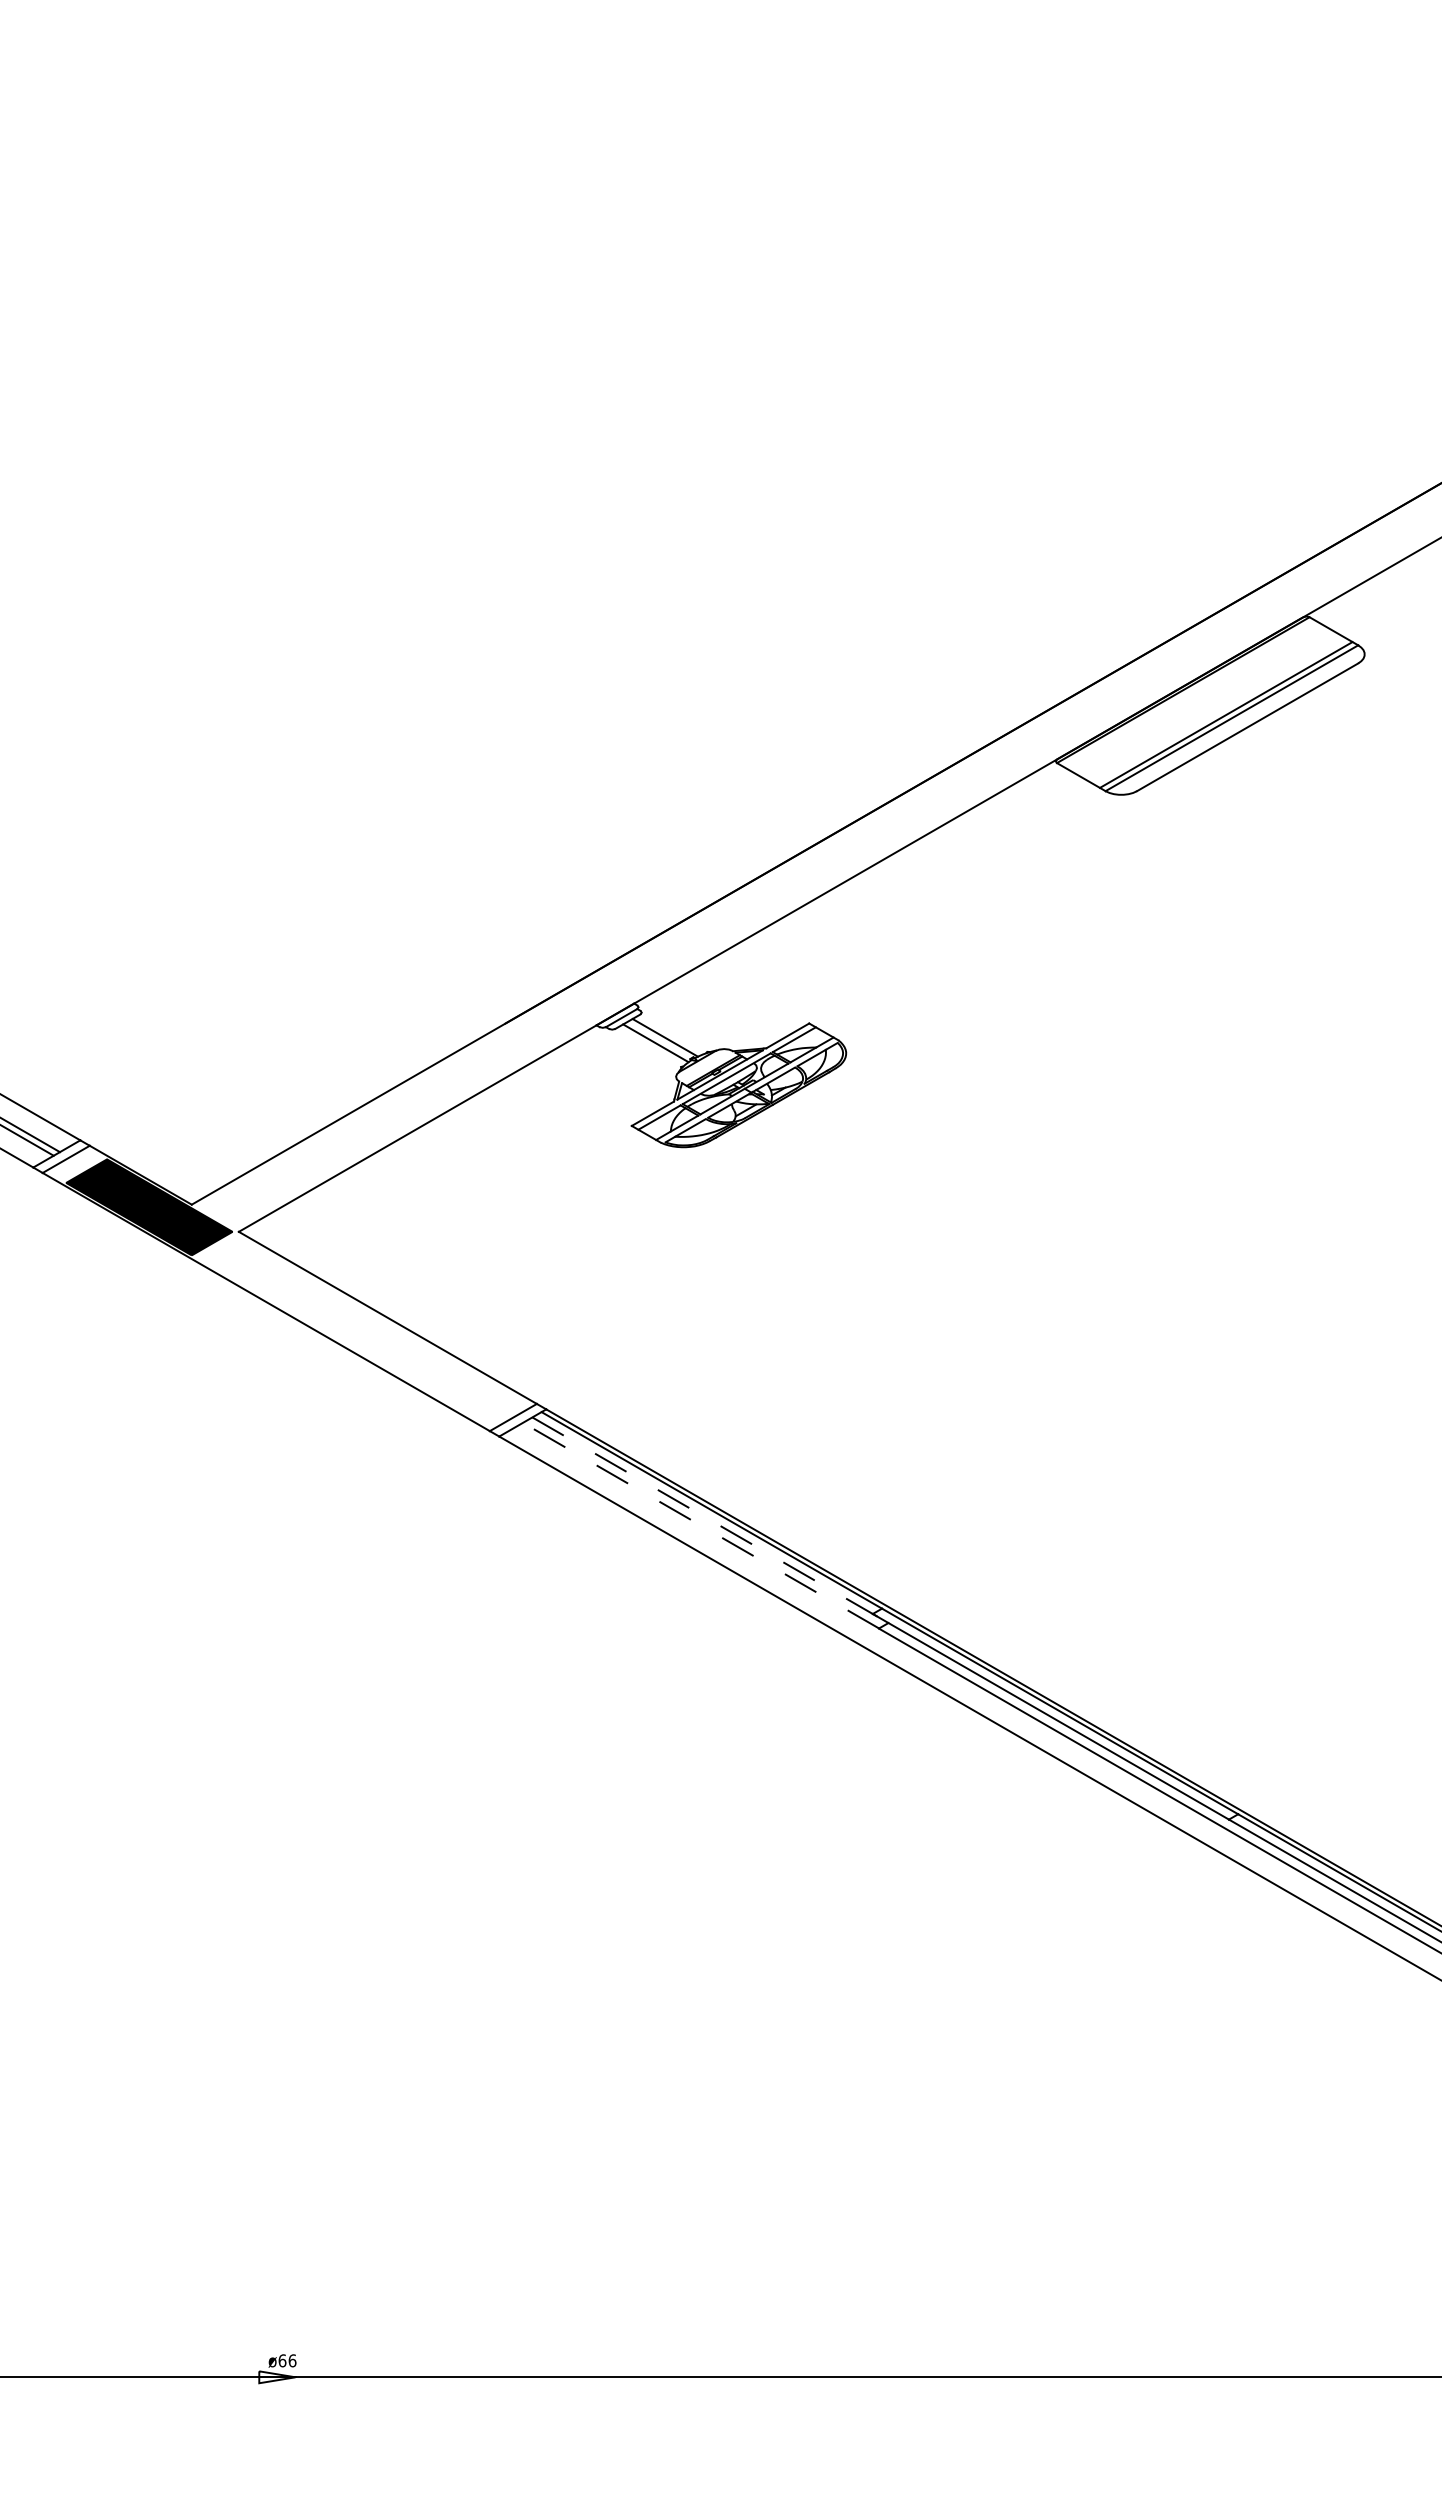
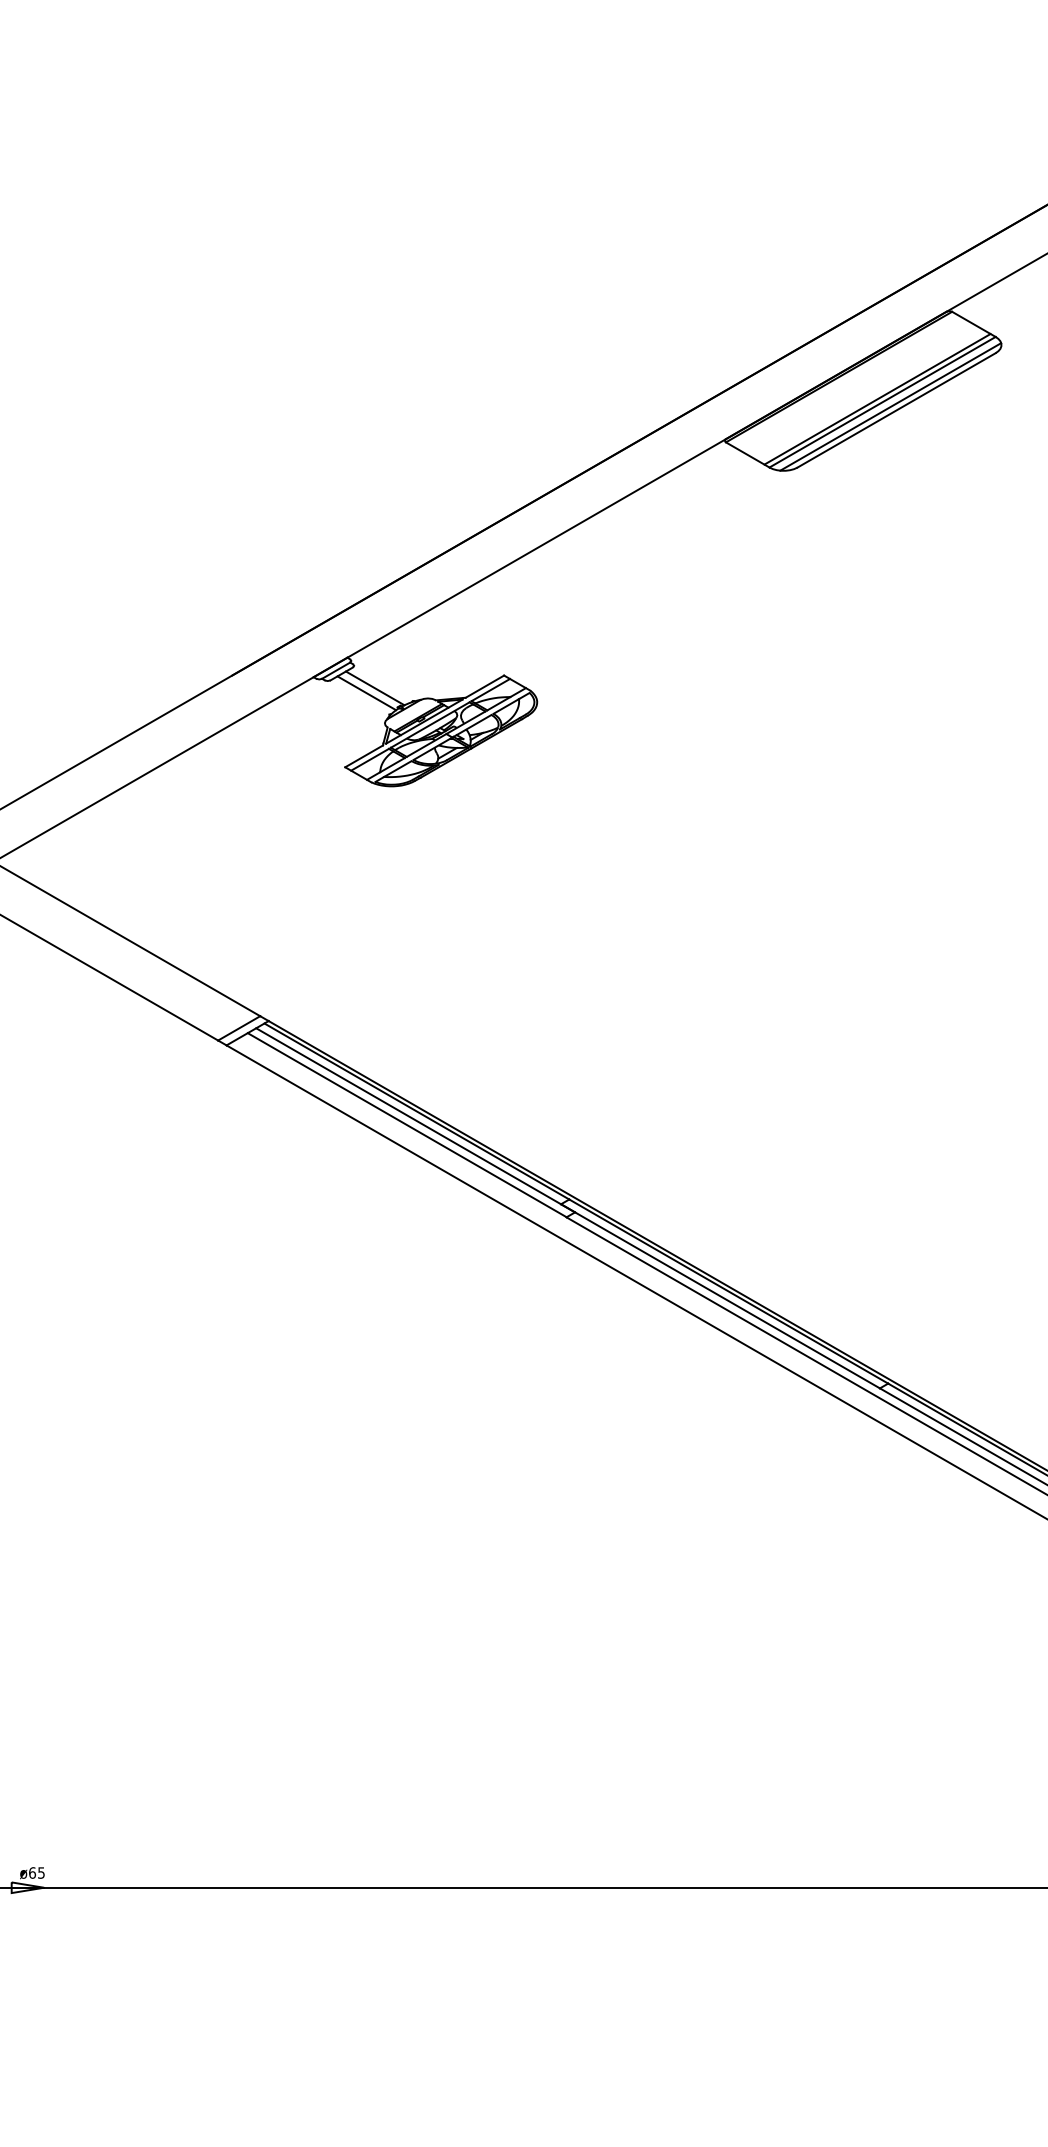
line: (1240, 723) -> (890, 406), added
line: (710, 1520) -> (415, 1120), dashed -> solid
line: (701, 1525) -> (407, 1125), dashed -> solid
text: (292, 2360) -> (41, 1872), ø66 -> ø65

